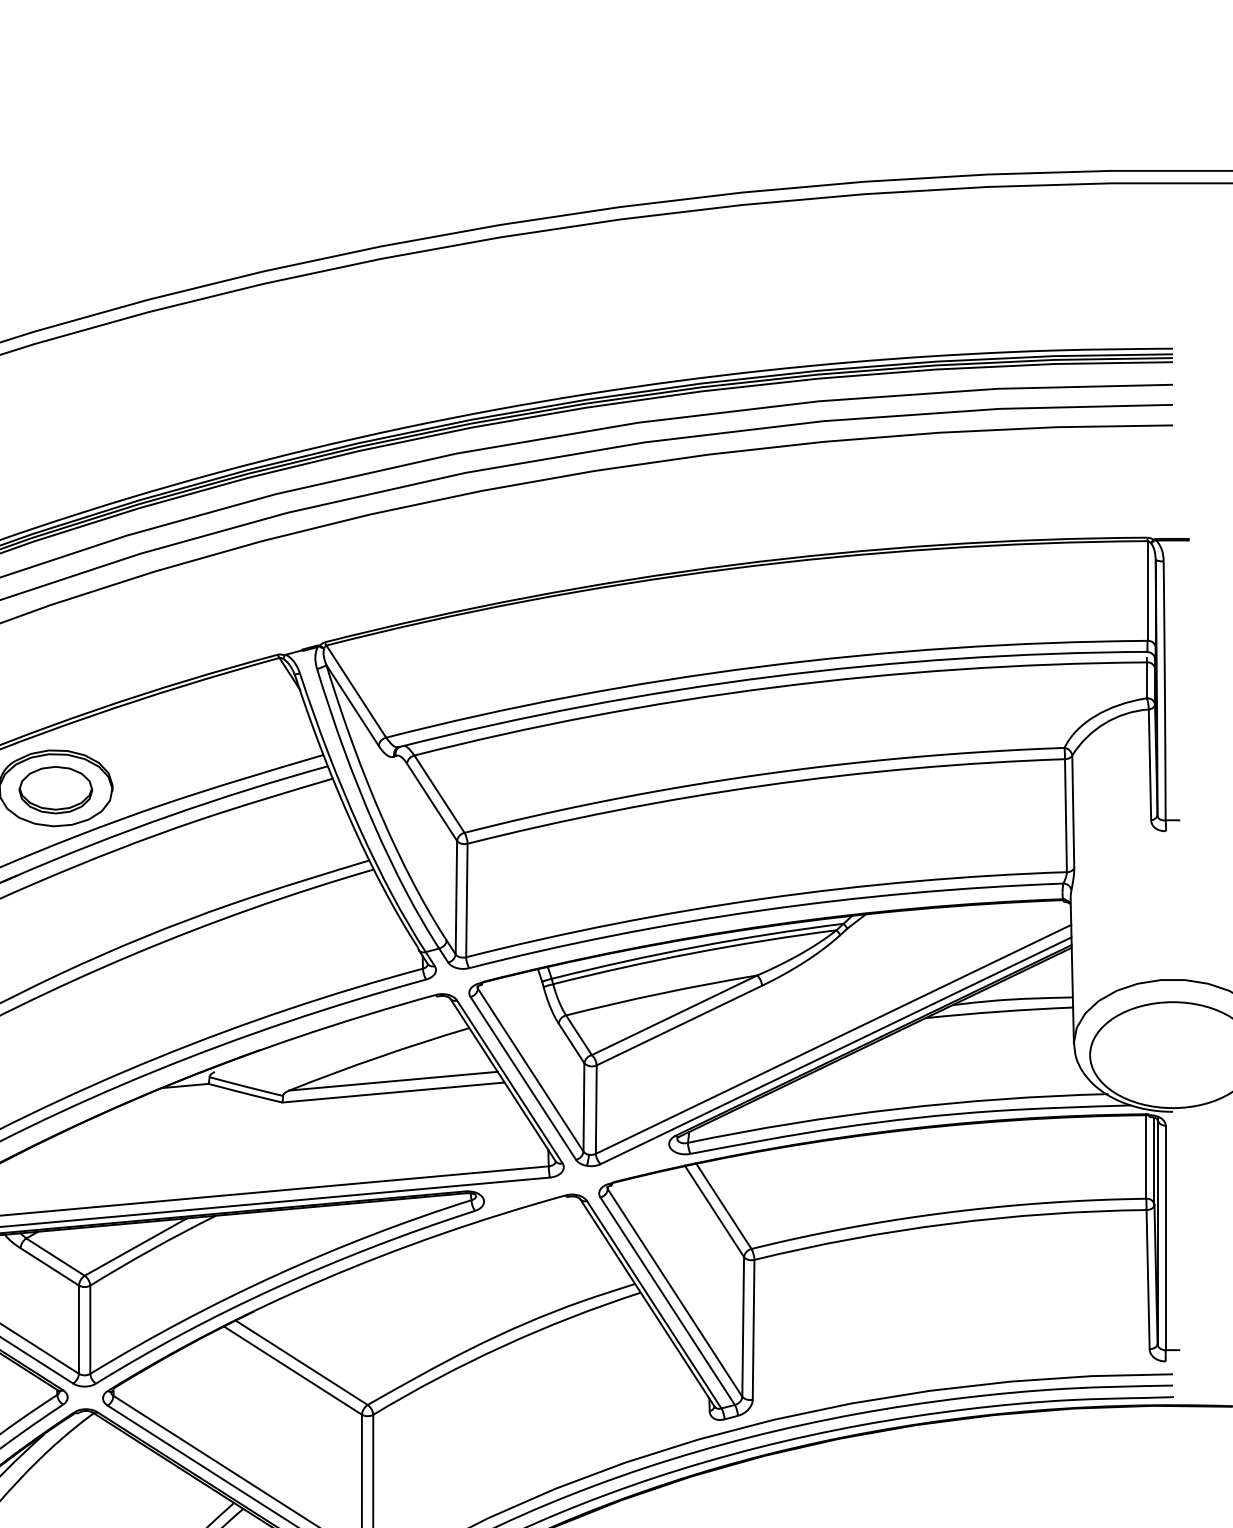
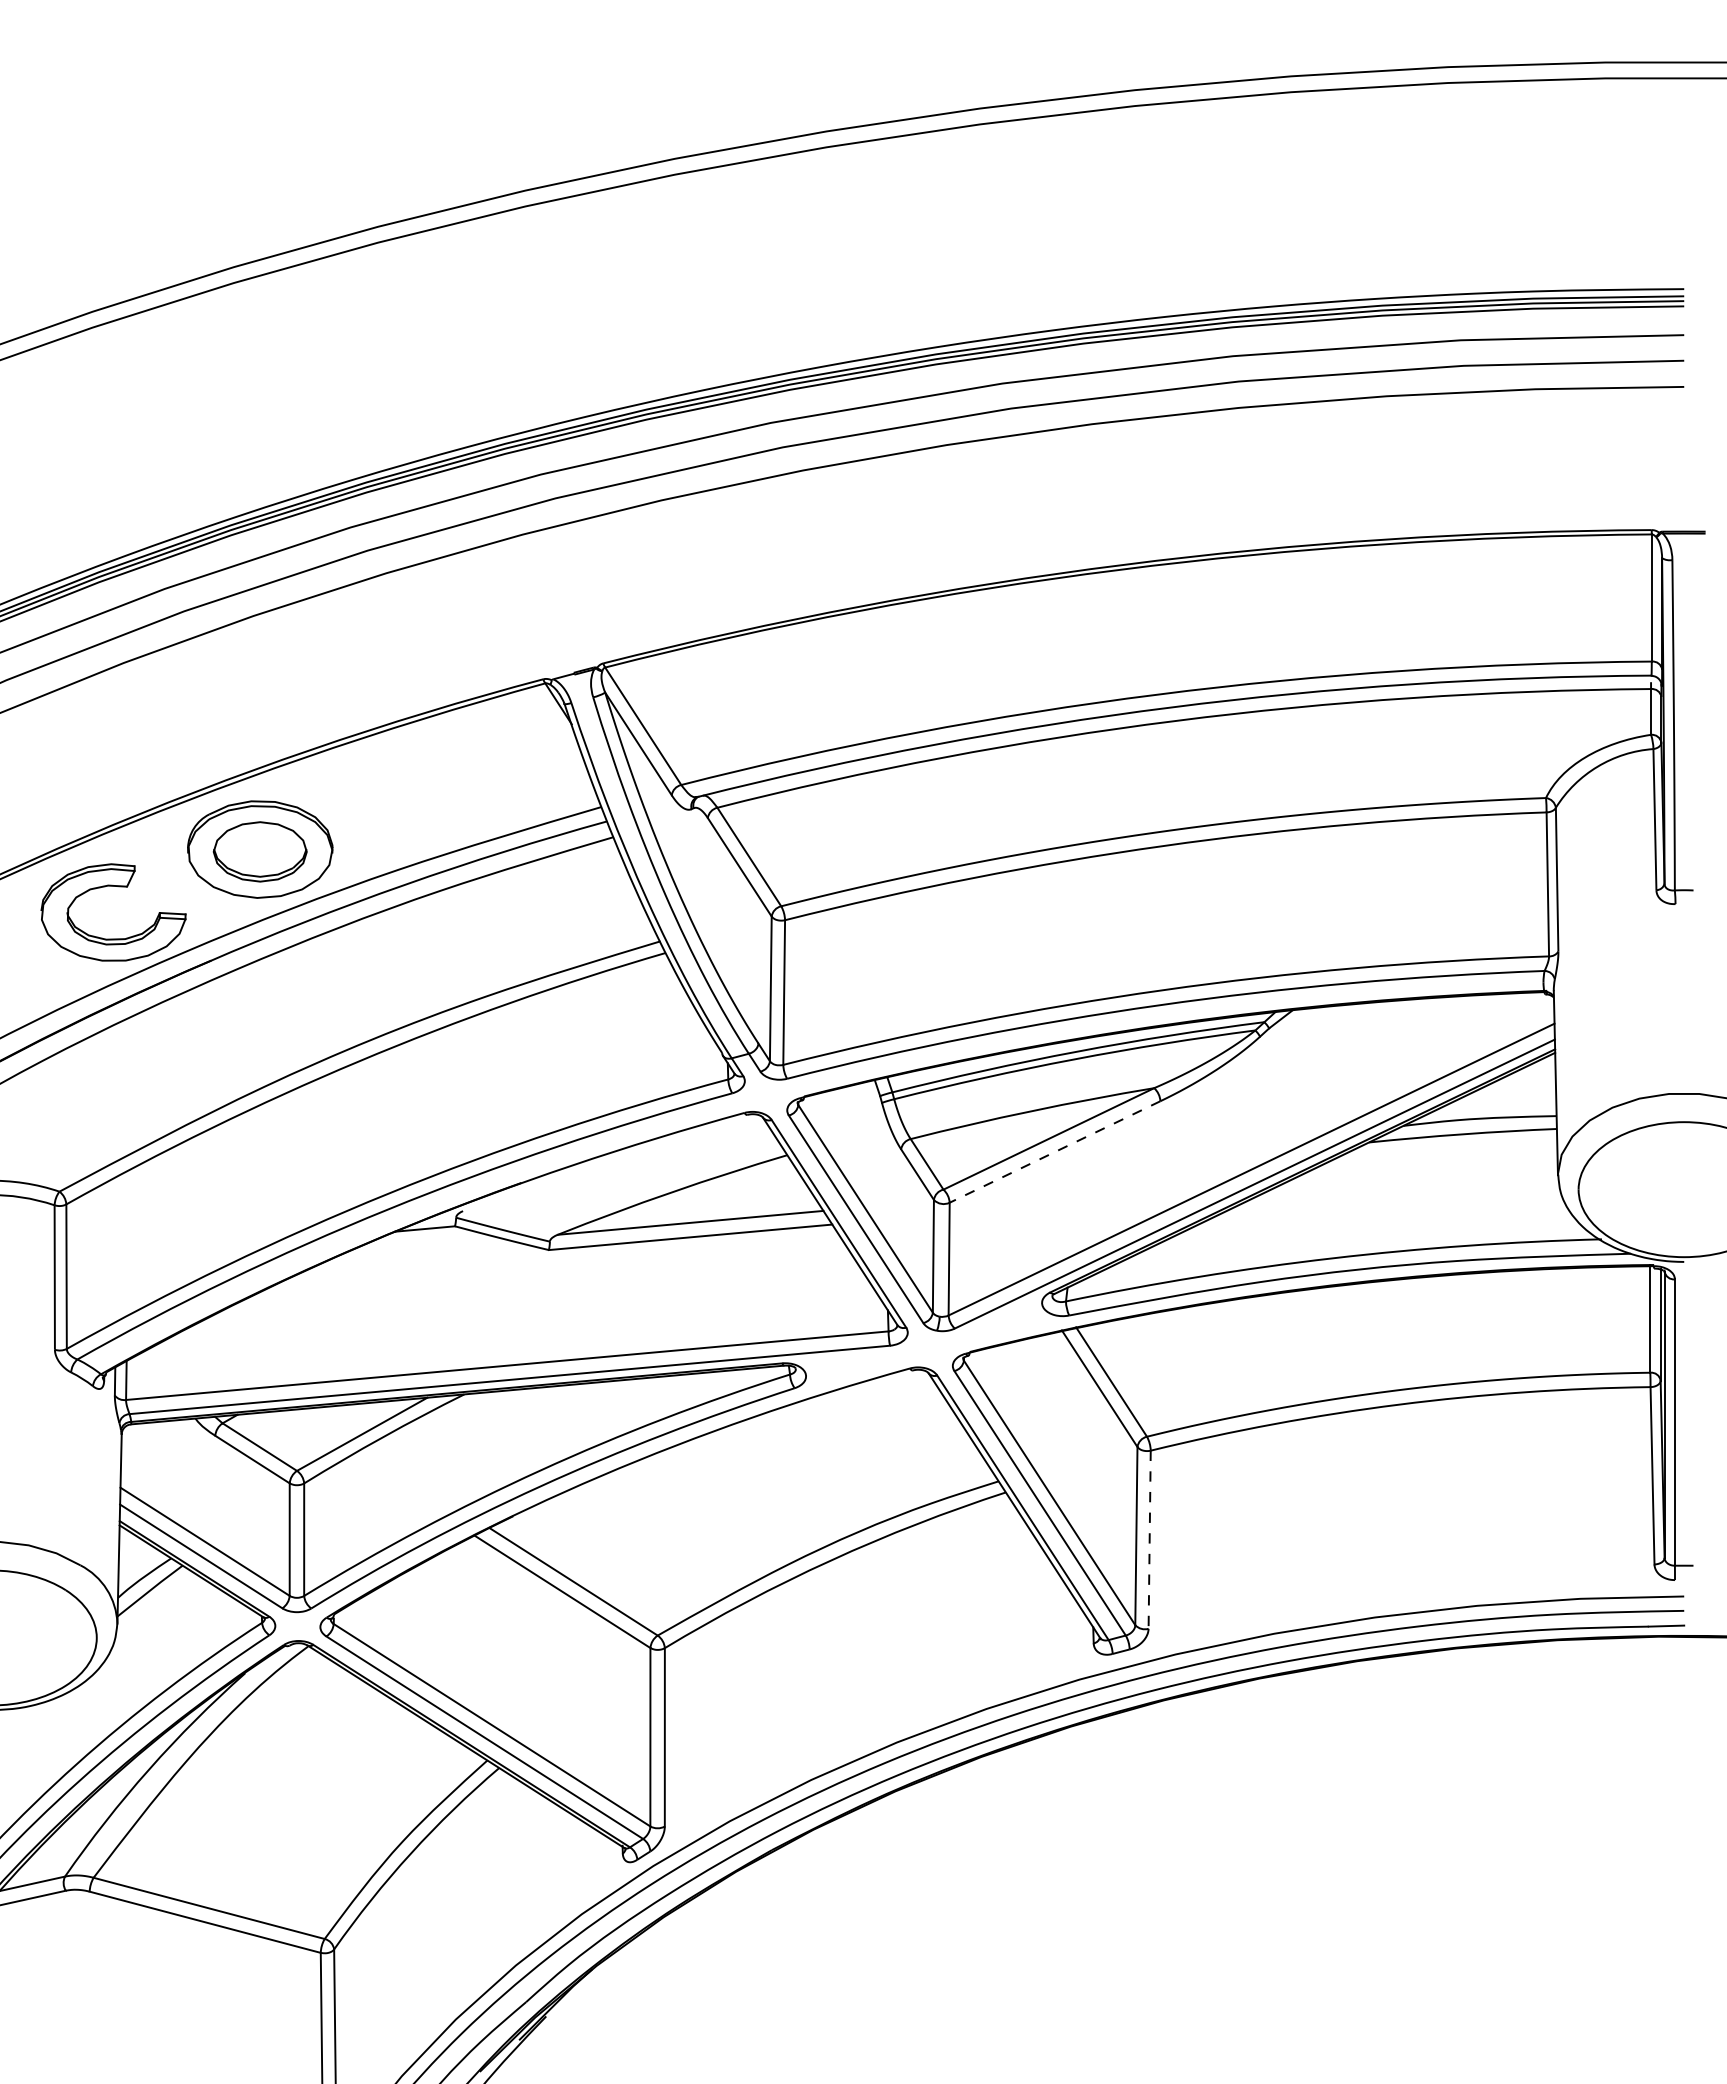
line: (679, 1025) -> (1055, 1151), solid -> dashed
line: (753, 1330) -> (1149, 1540), solid -> dashed

